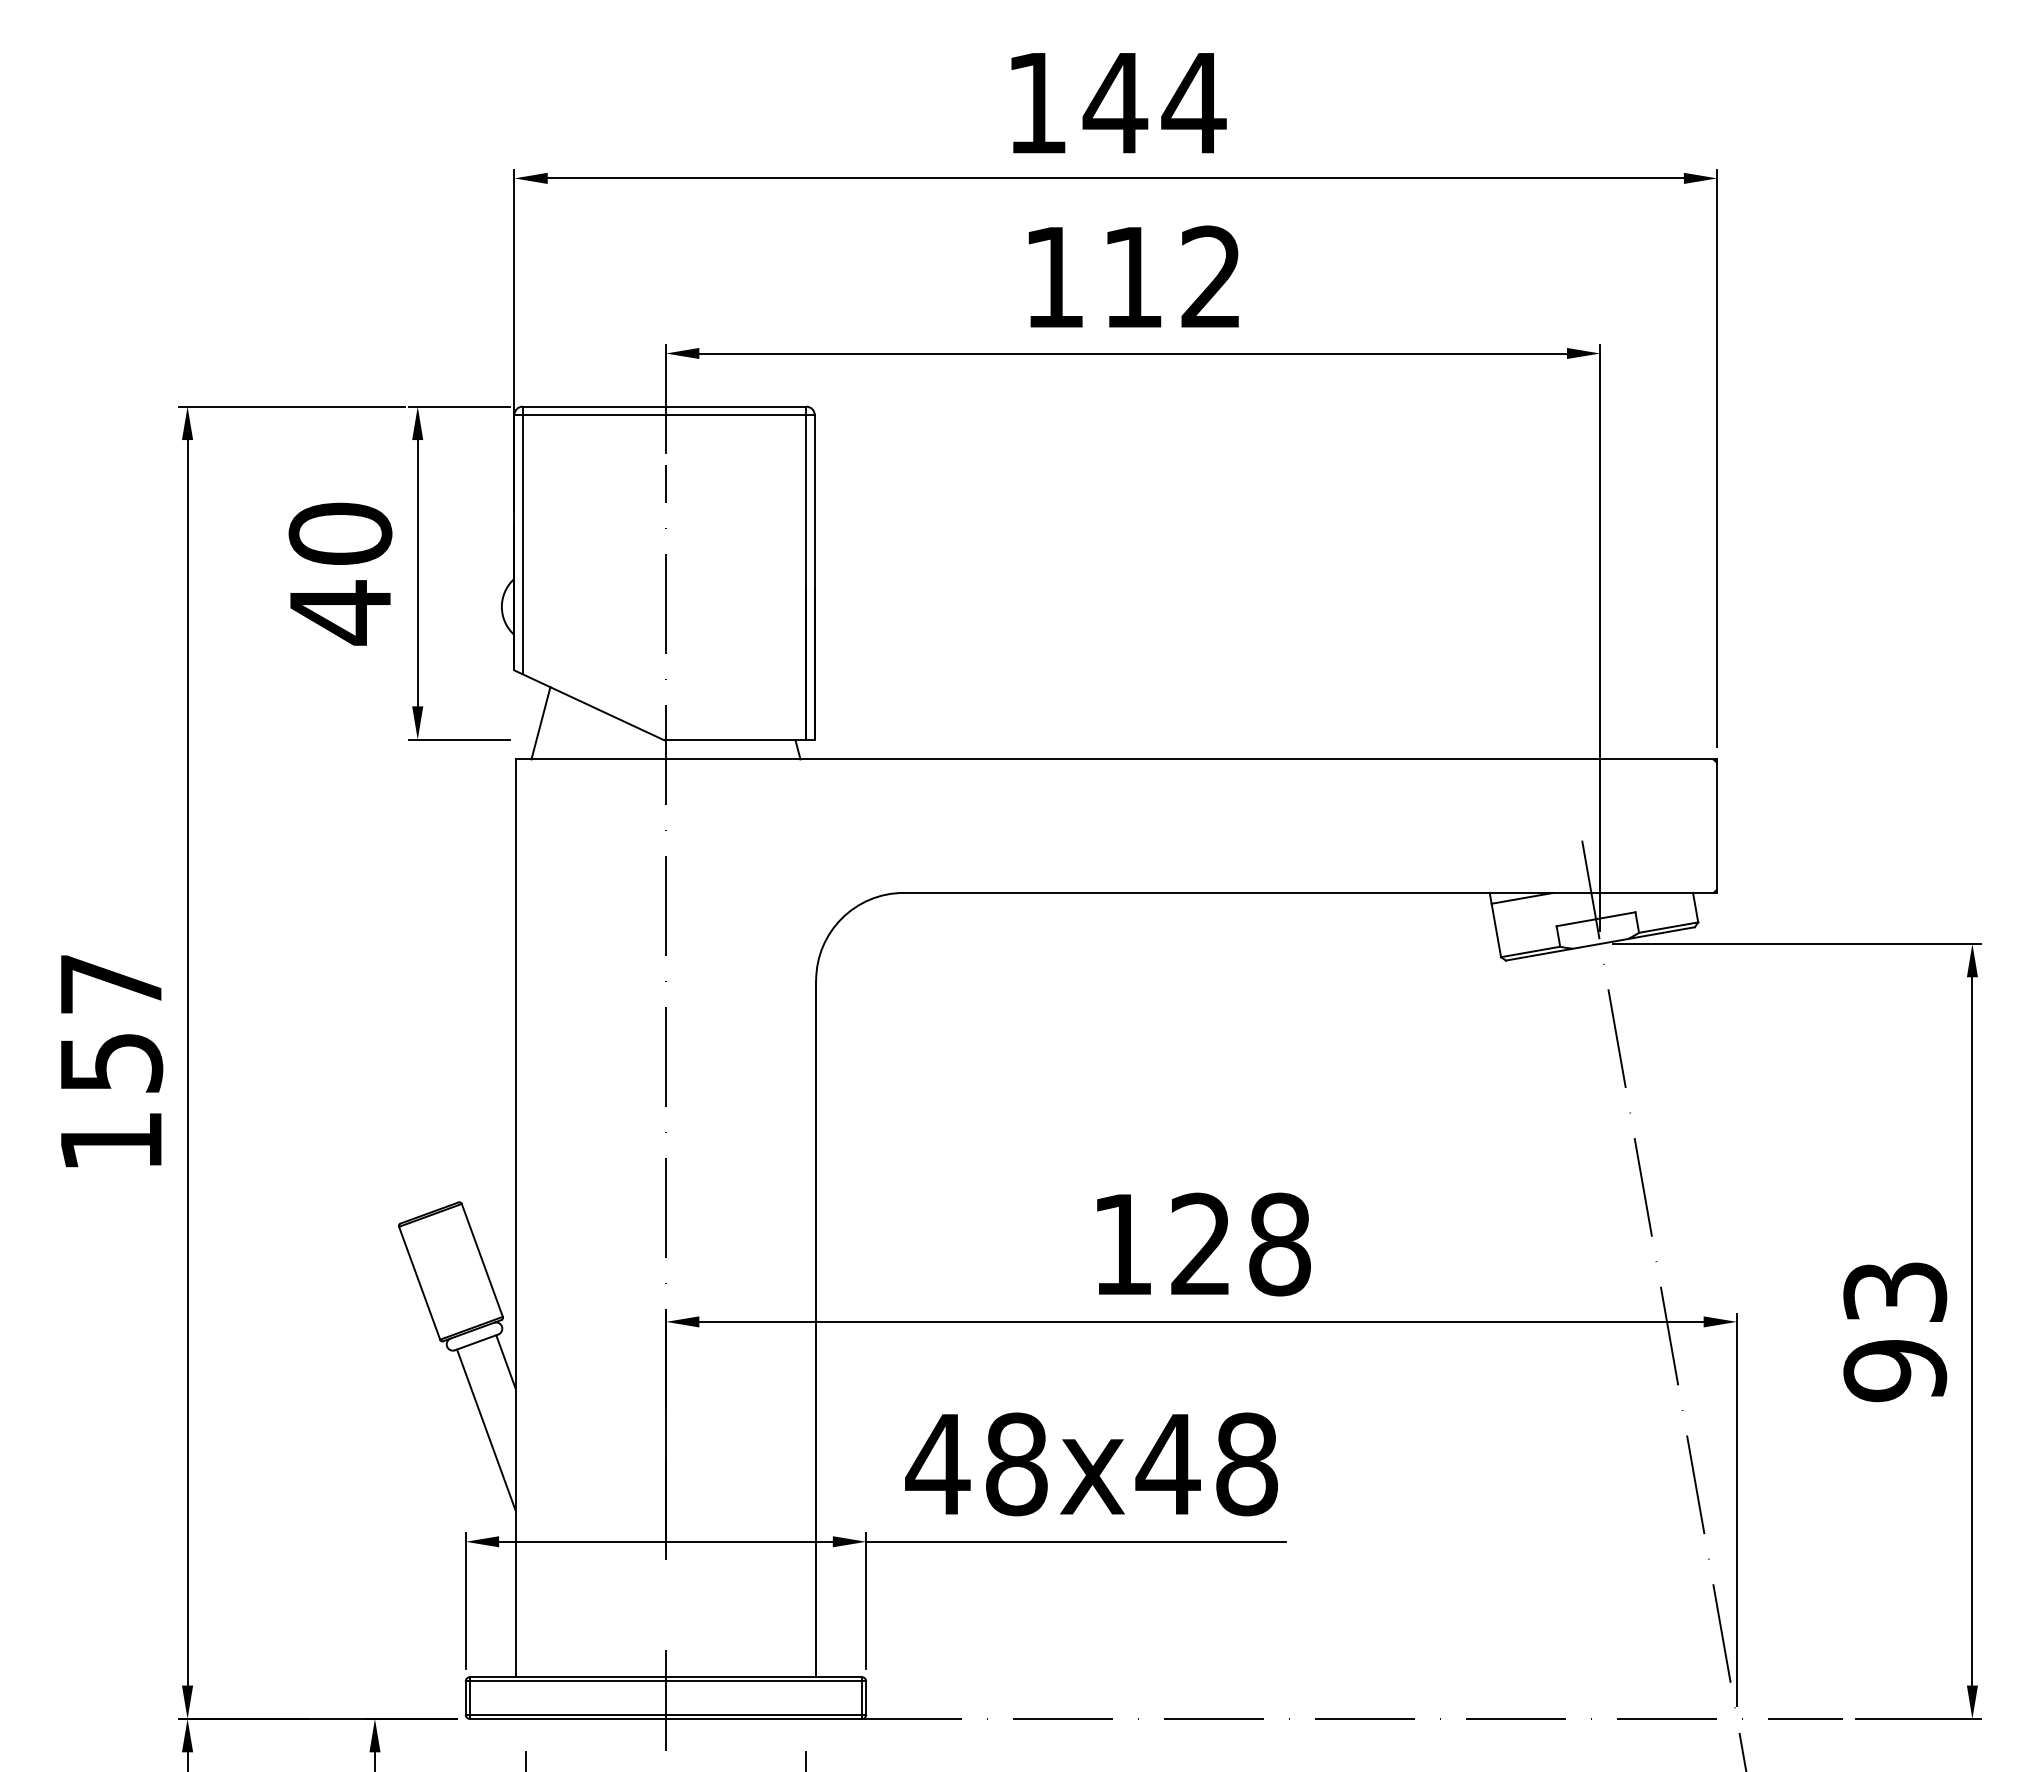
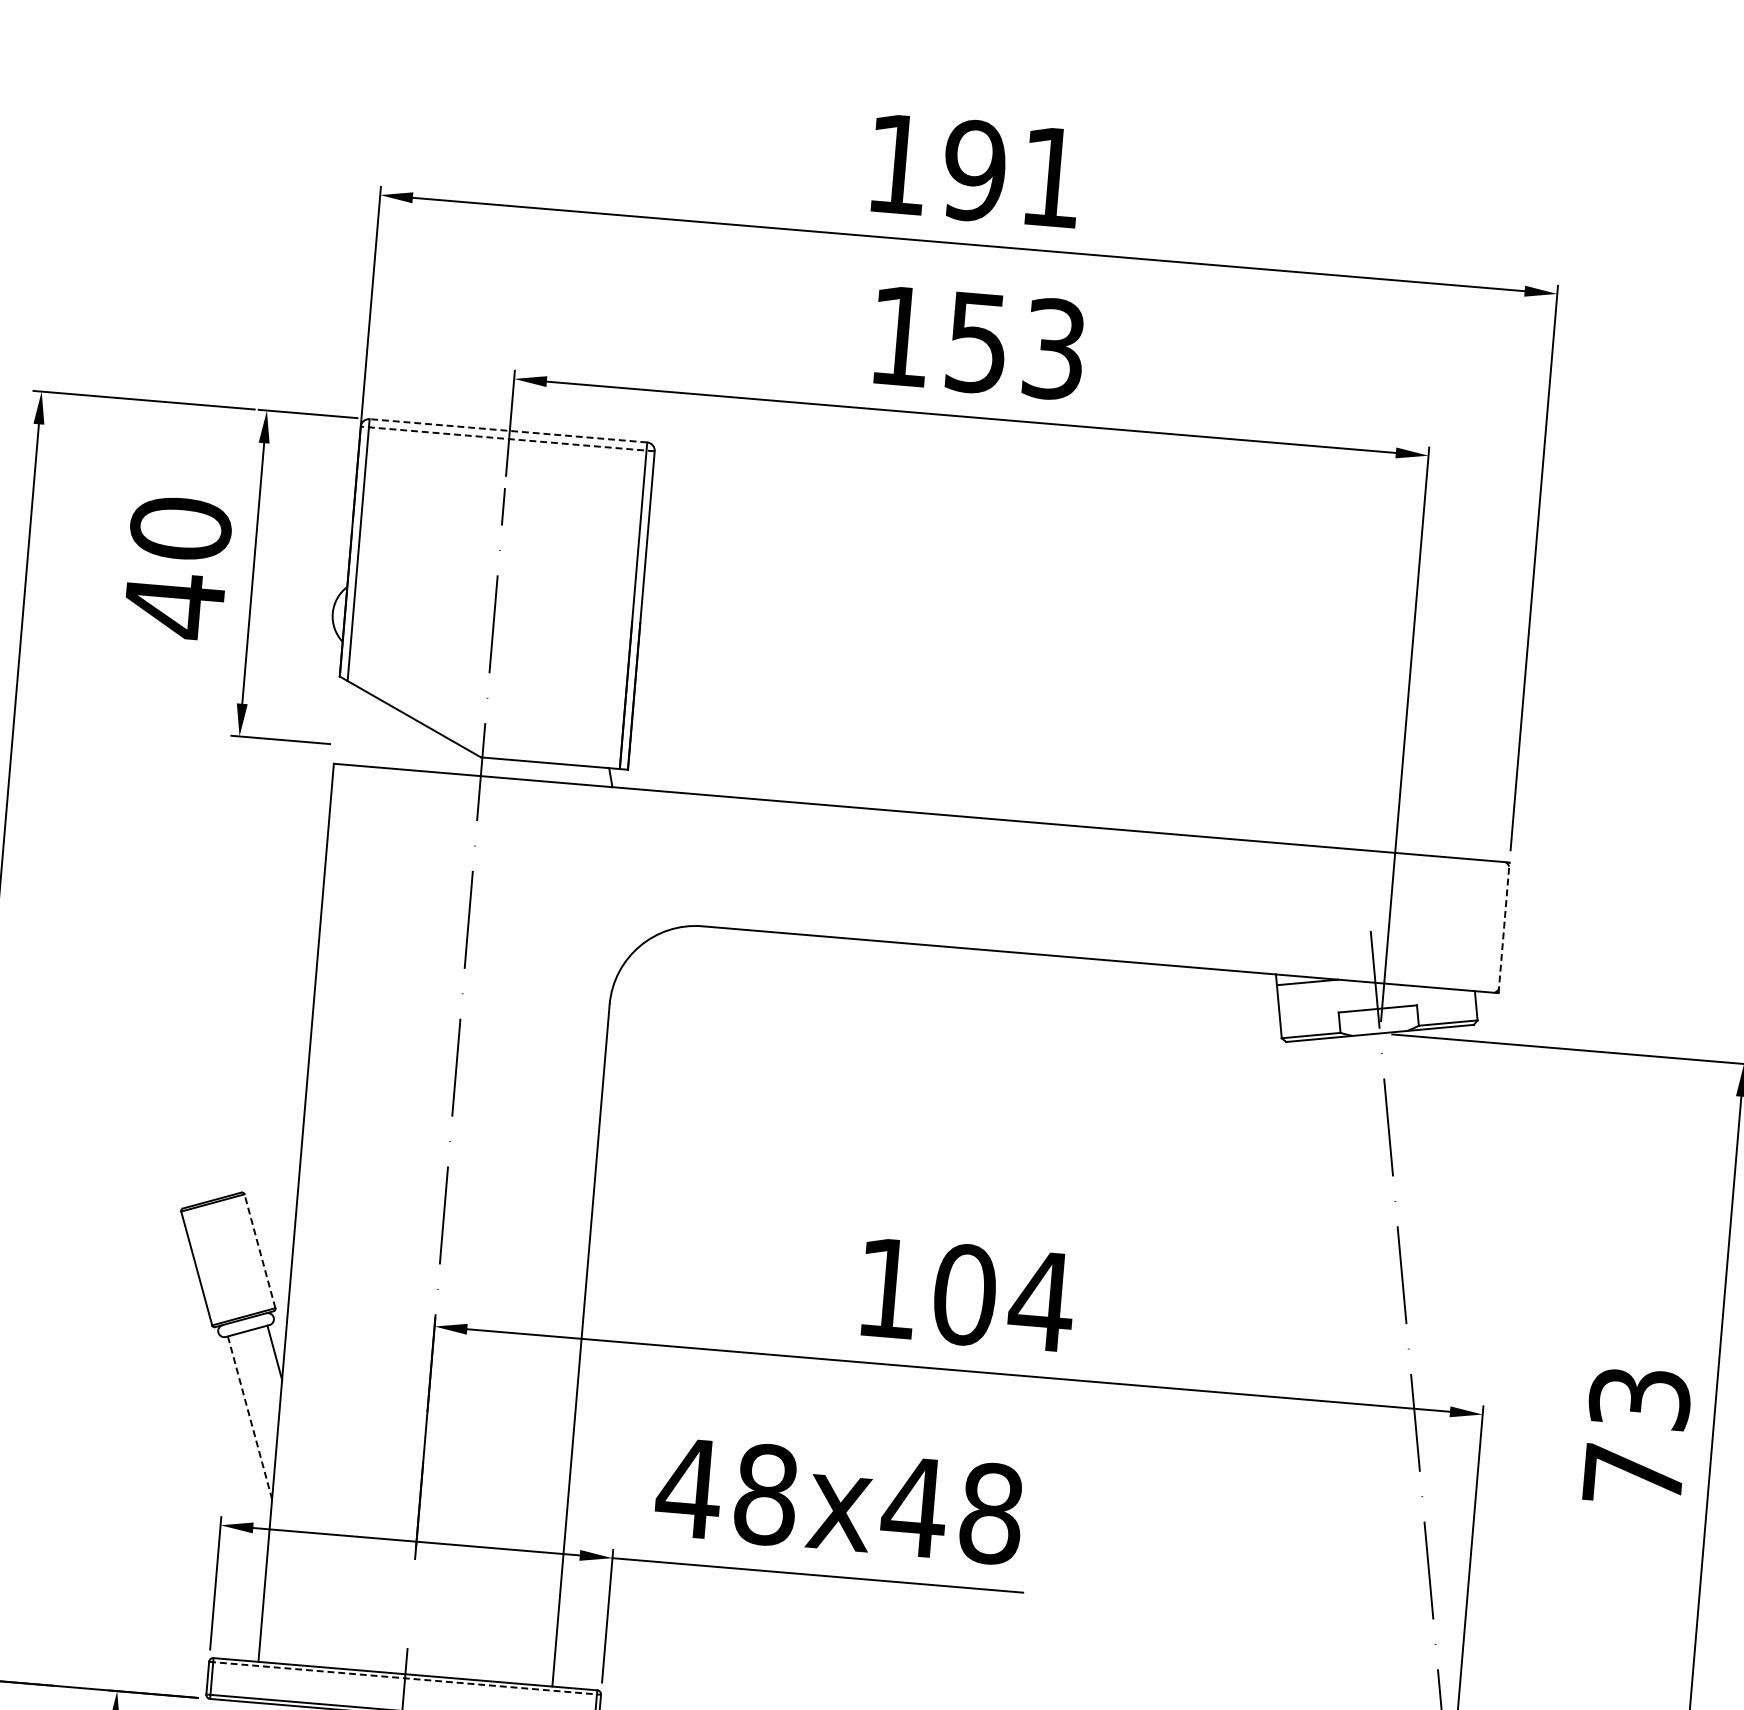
text: (1154, 103) -> (1012, 174), 144 -> 191
text: (1172, 277) -> (1016, 346), 112 -> 153
line: (664, 406) -> (508, 430), solid -> dashed
line: (664, 415) -> (507, 439), solid -> dashed
line: (540, 723) -> (361, 730), removed
line: (1717, 826) -> (1504, 928), solid -> dashed
text: (1241, 1244) -> (1004, 1298), 128 -> 104
line: (482, 1259) -> (260, 1250), solid -> dashed
text: (1895, 1371) -> (1633, 1476), 93 -> 73
line: (486, 1430) -> (250, 1418), solid -> dashed
line: (666, 1681) -> (405, 1678), solid -> dashed

